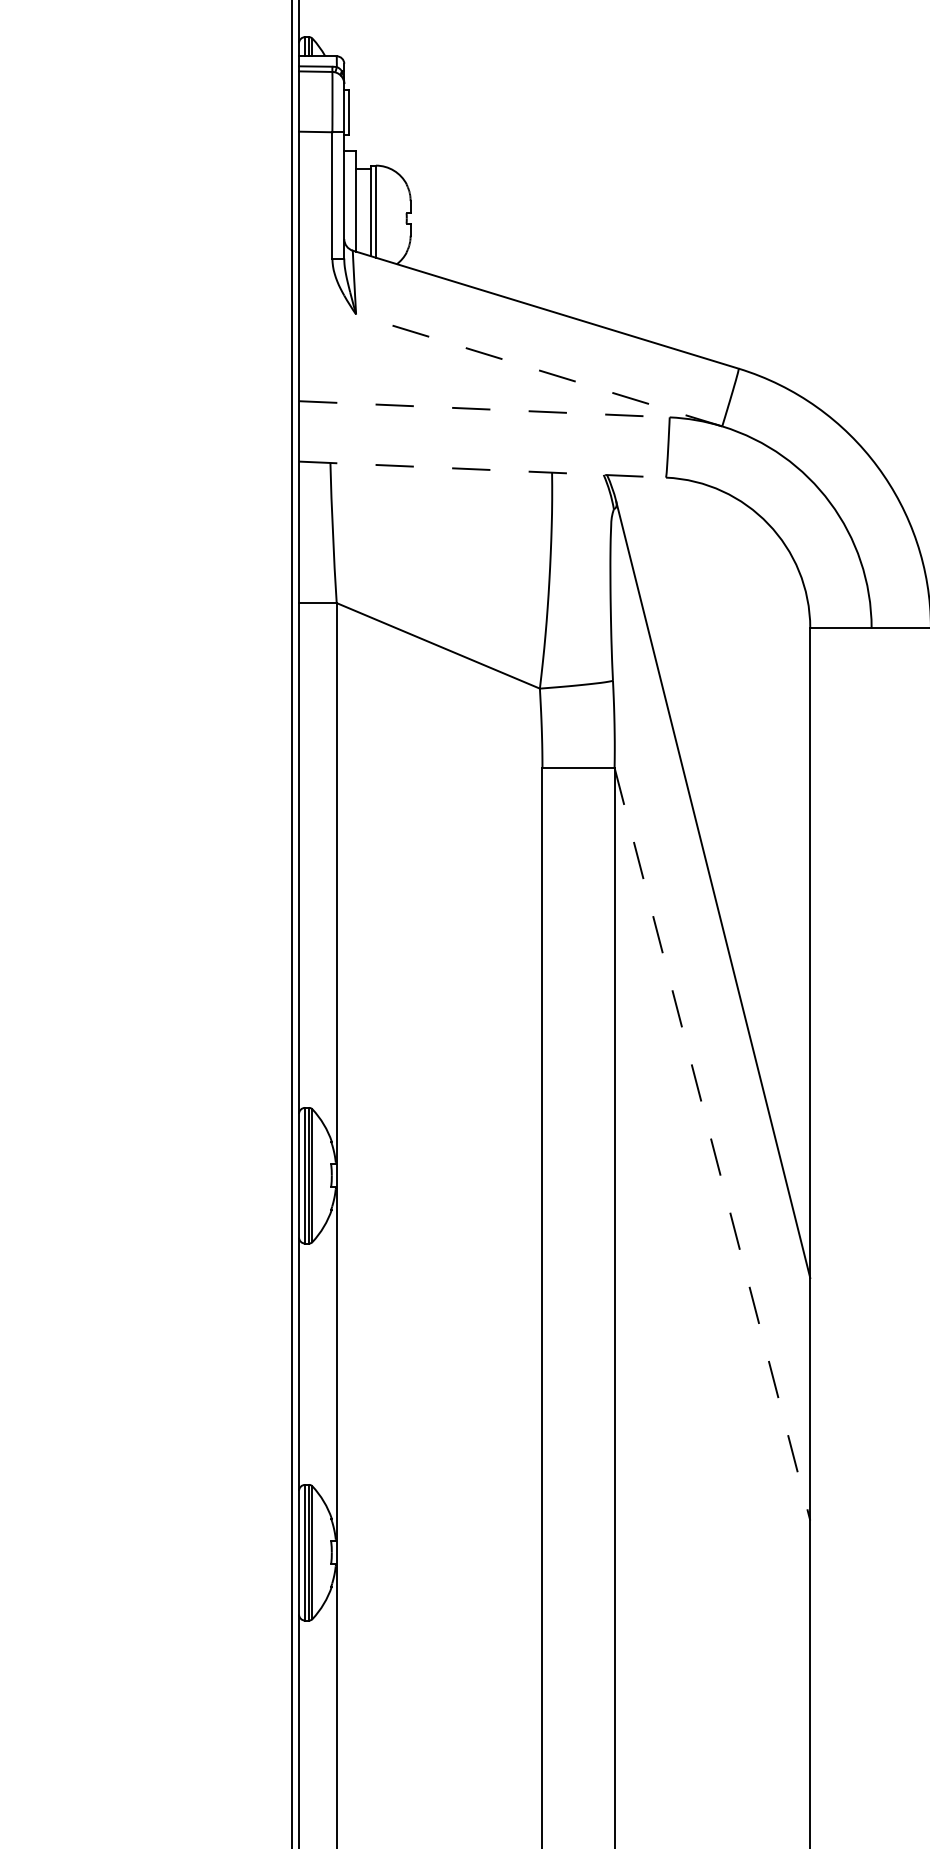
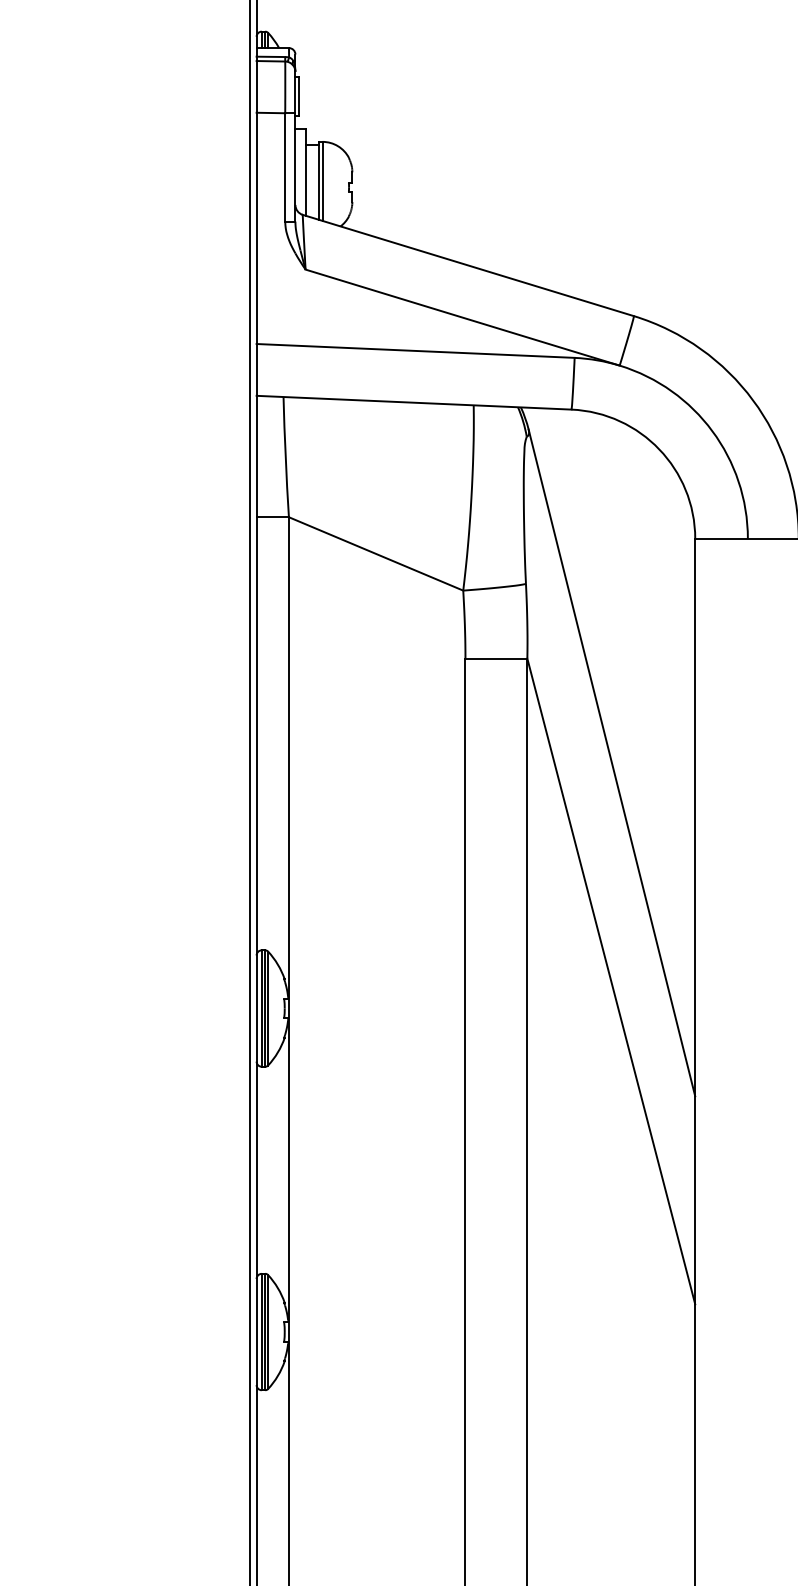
line: (538, 370) -> (462, 317), dashed -> solid
line: (484, 409) -> (415, 351), dashed -> solid
line: (482, 469) -> (414, 402), dashed -> solid
line: (712, 1144) -> (611, 981), dashed -> solid

